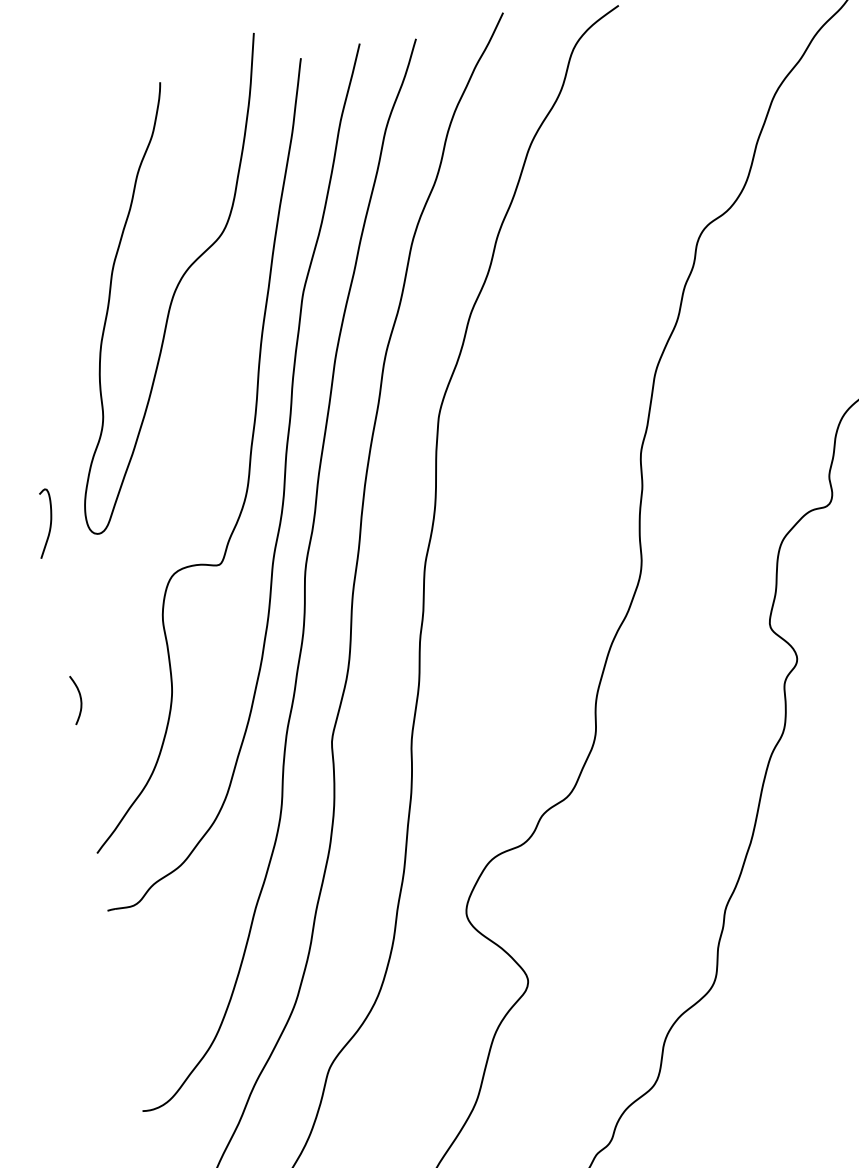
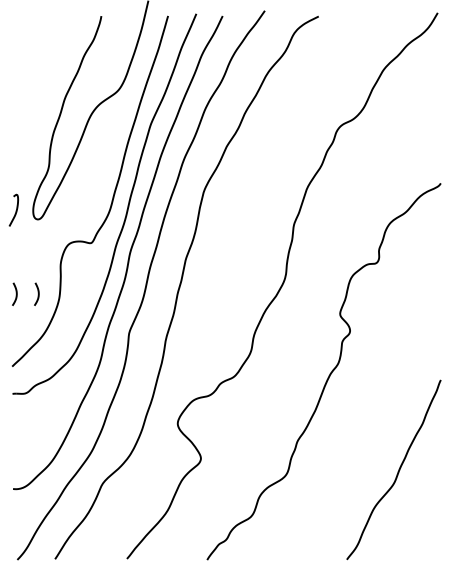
curve: (124, 690) -> (37, 293), added

